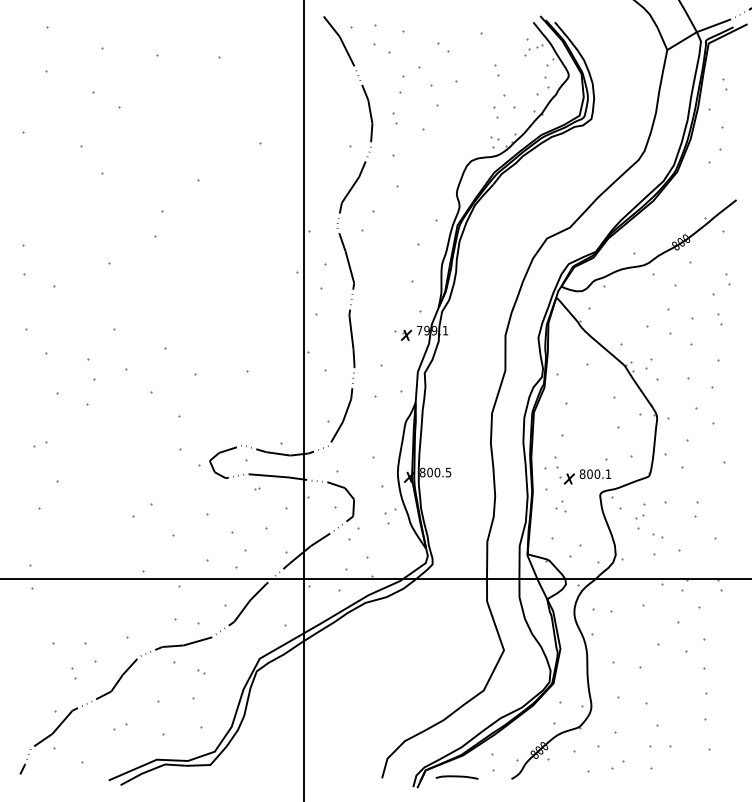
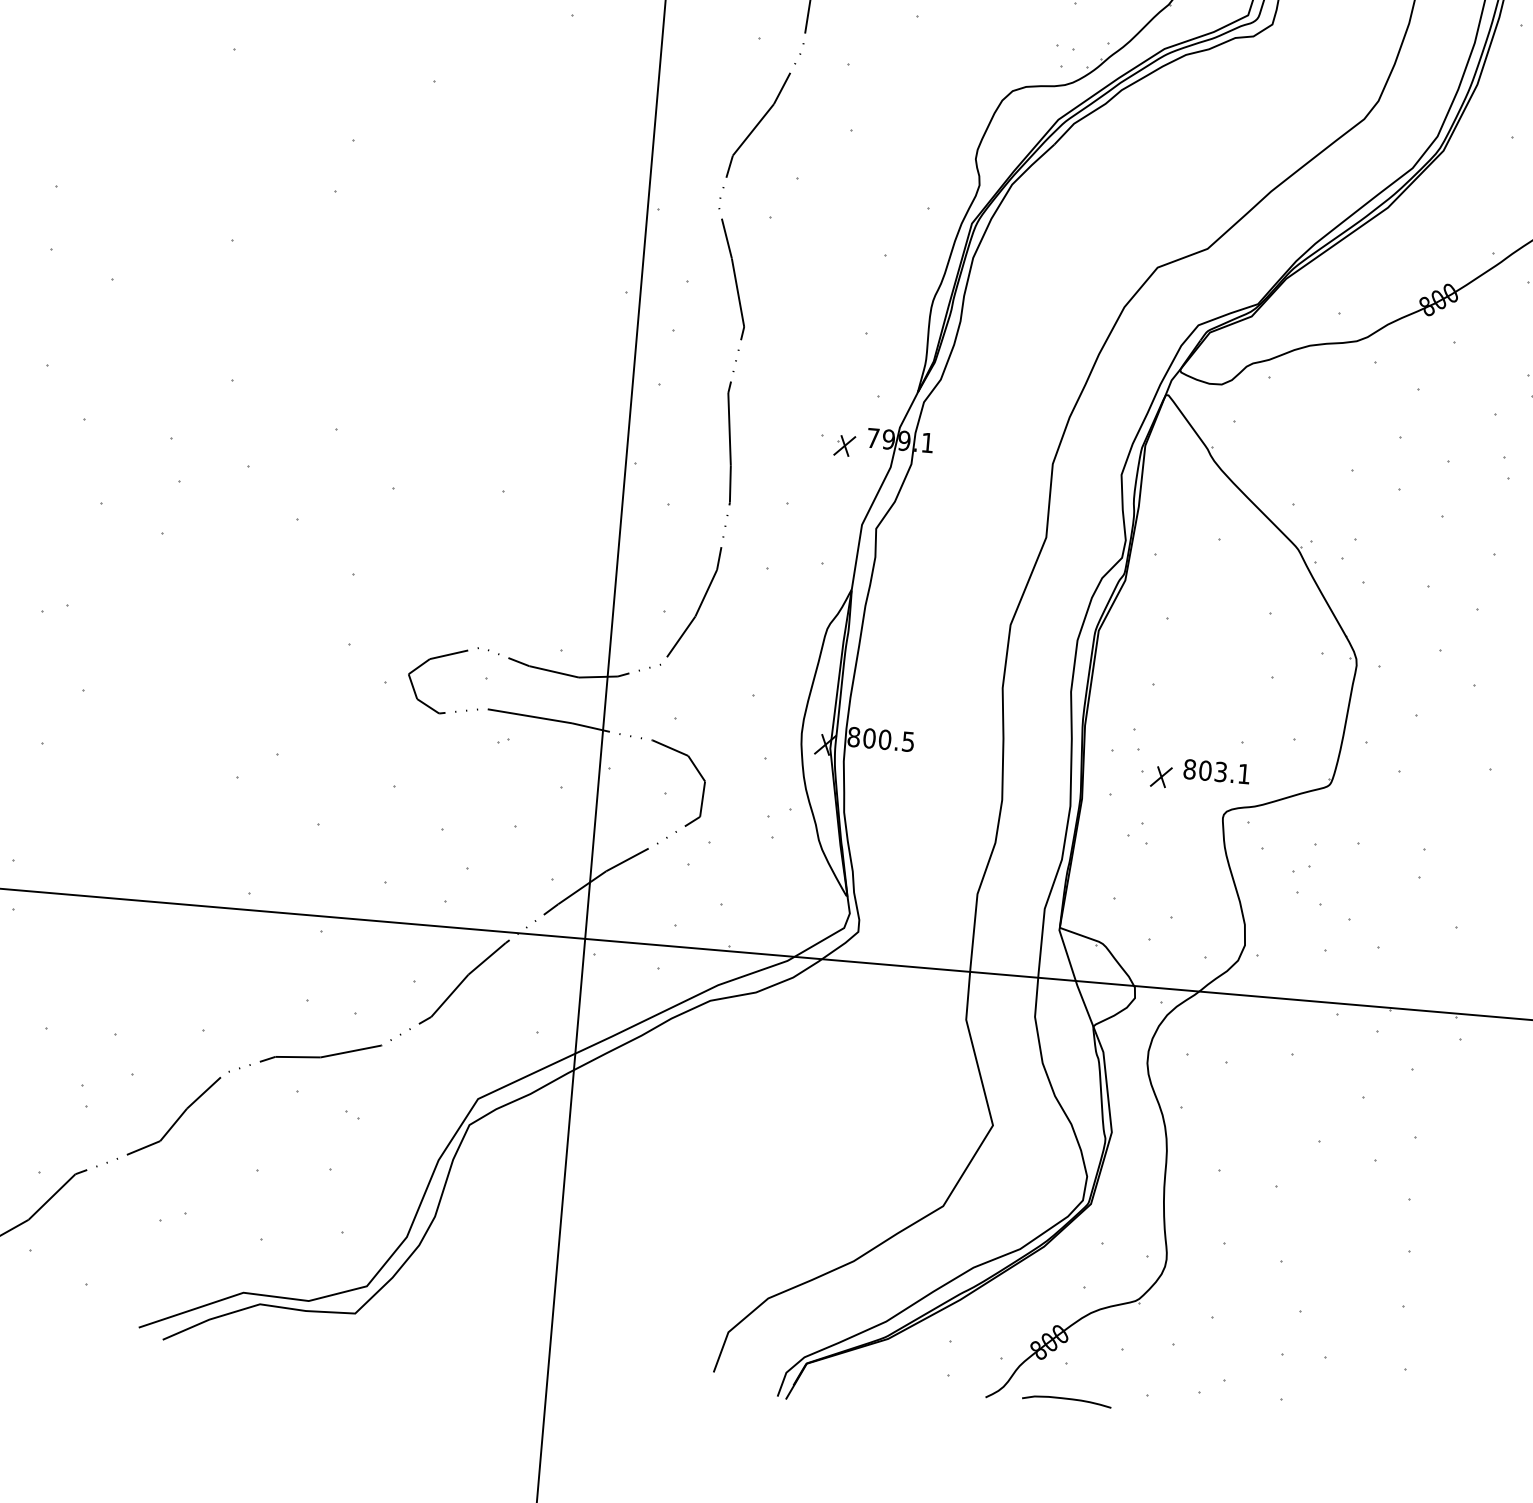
text: (597, 473) -> (1221, 770), 800.1 -> 803.1
part: (657, 535) -> (1336, 911), size x1.6
curve: (456, 777) -> (1065, 1400), moved

